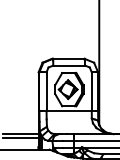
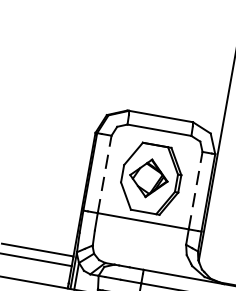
line: (46, 91) -> (104, 174), solid -> dashed
line: (91, 91) -> (195, 190), solid -> dashed

